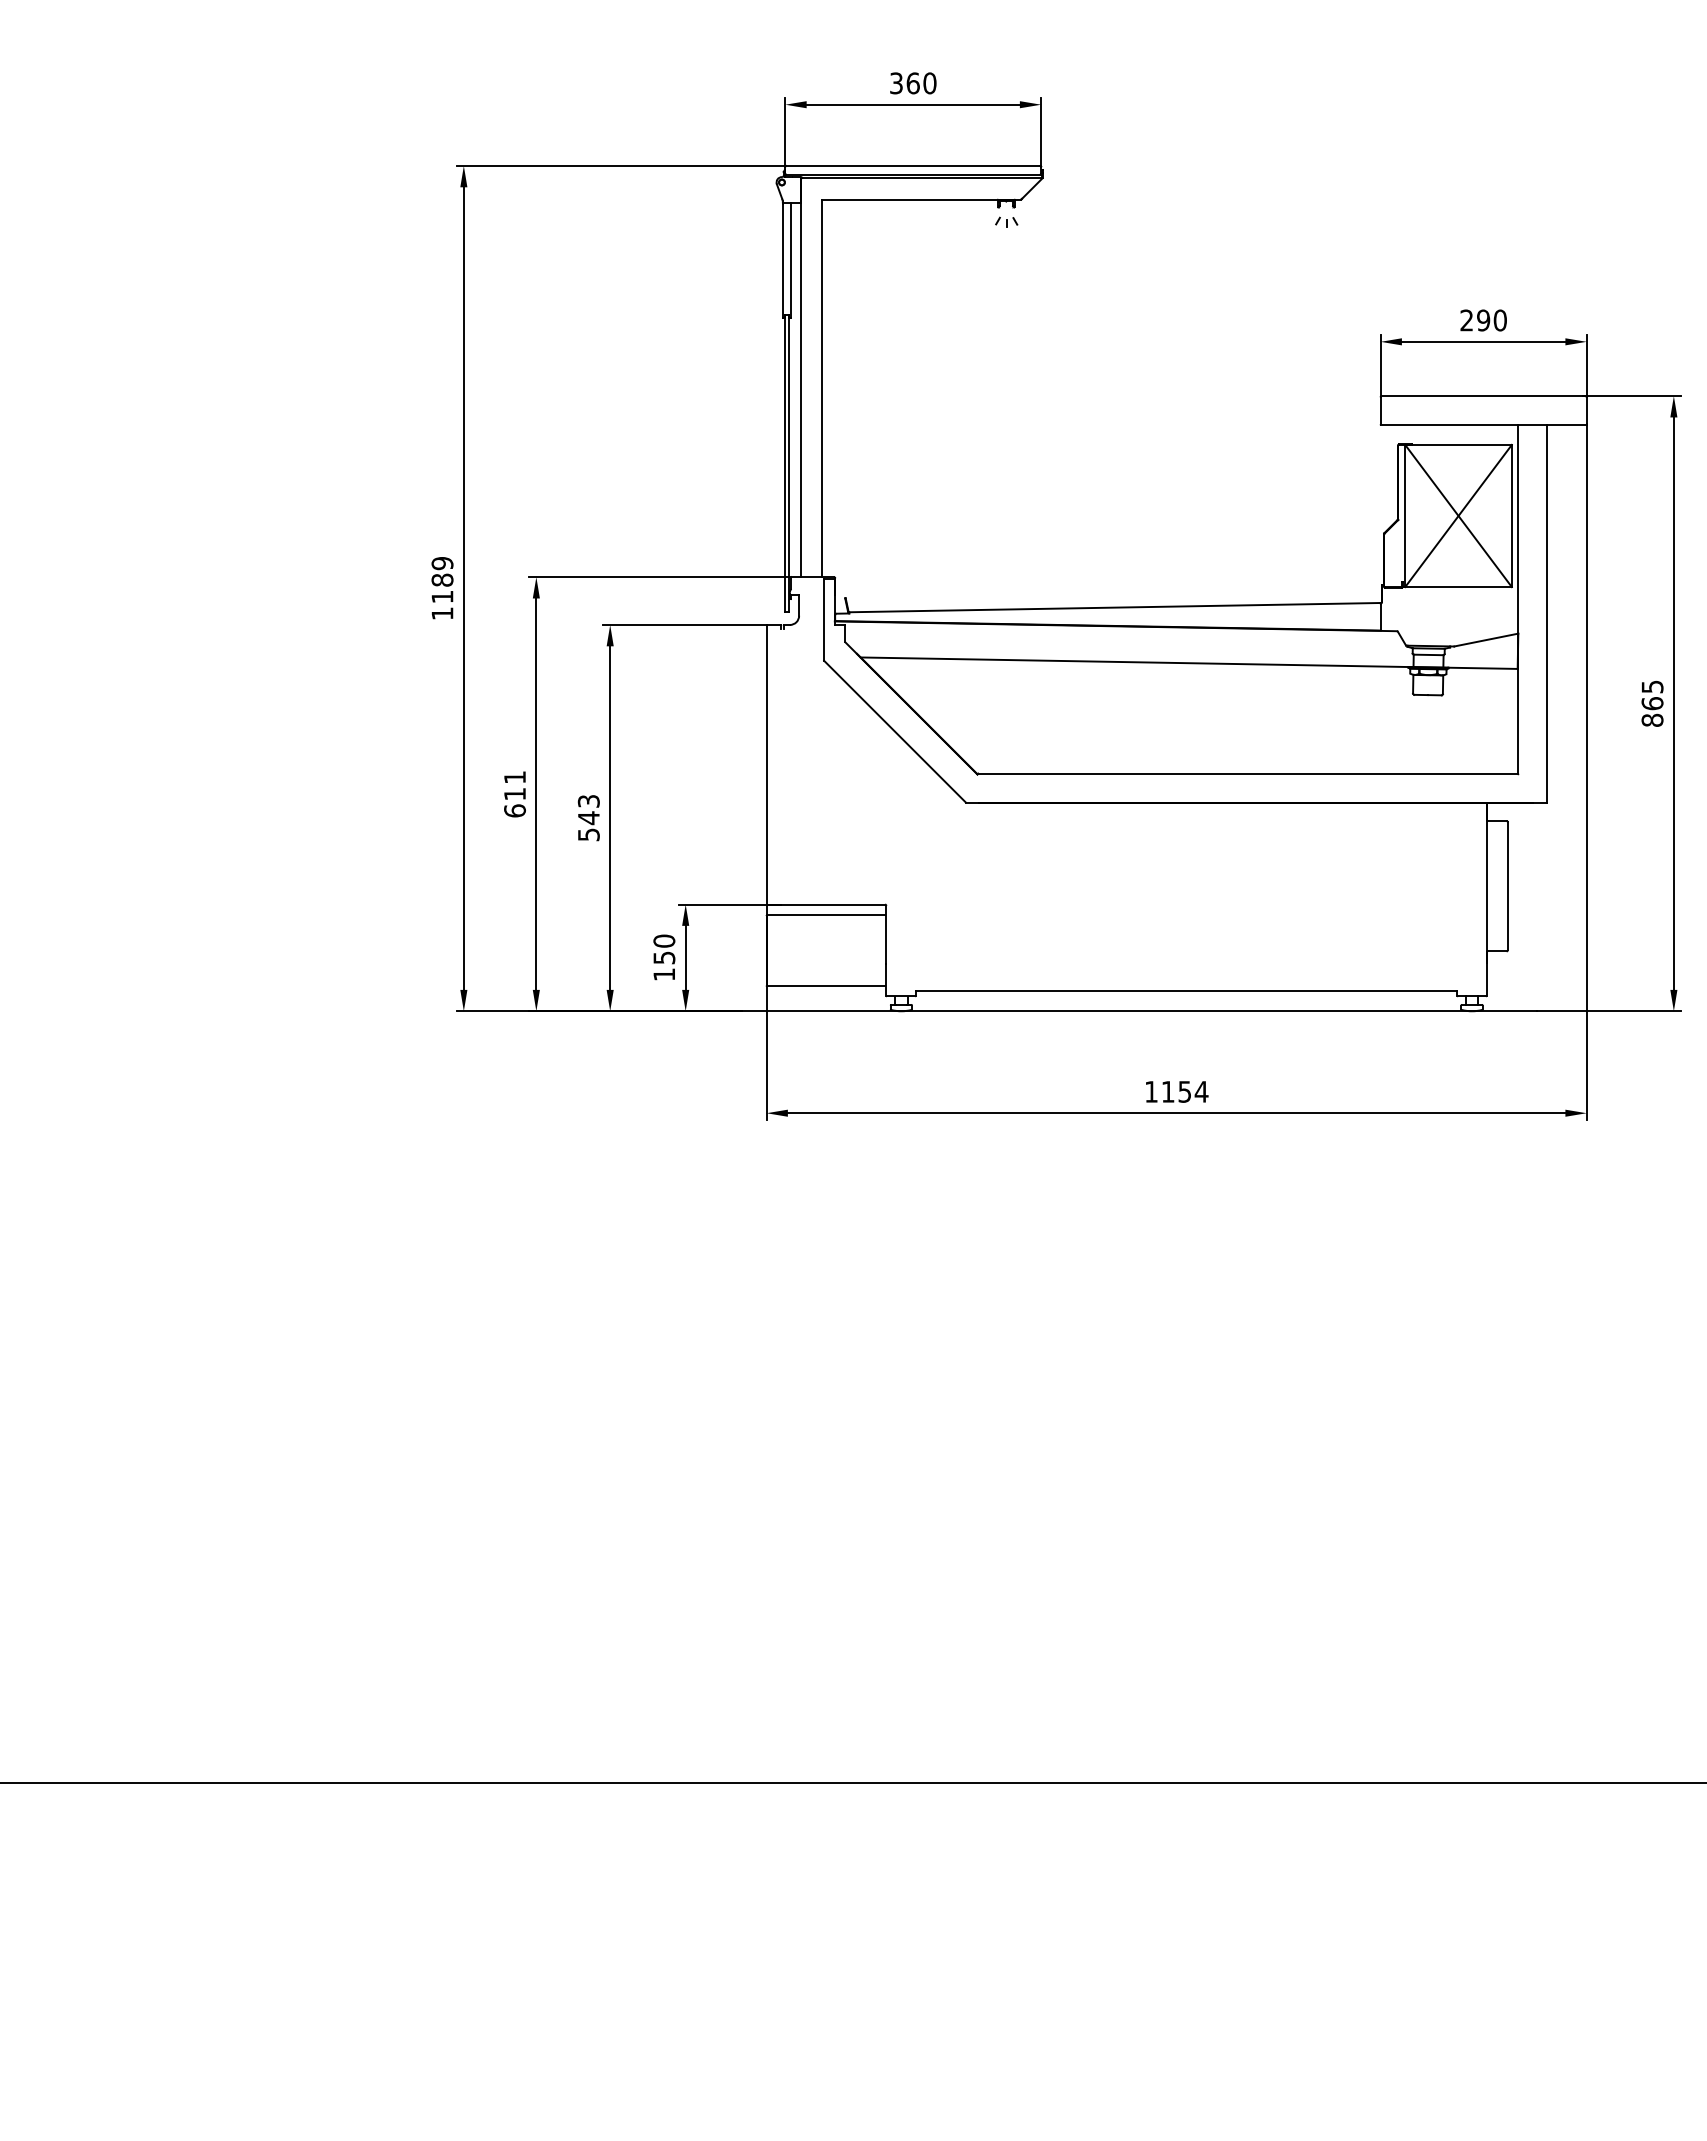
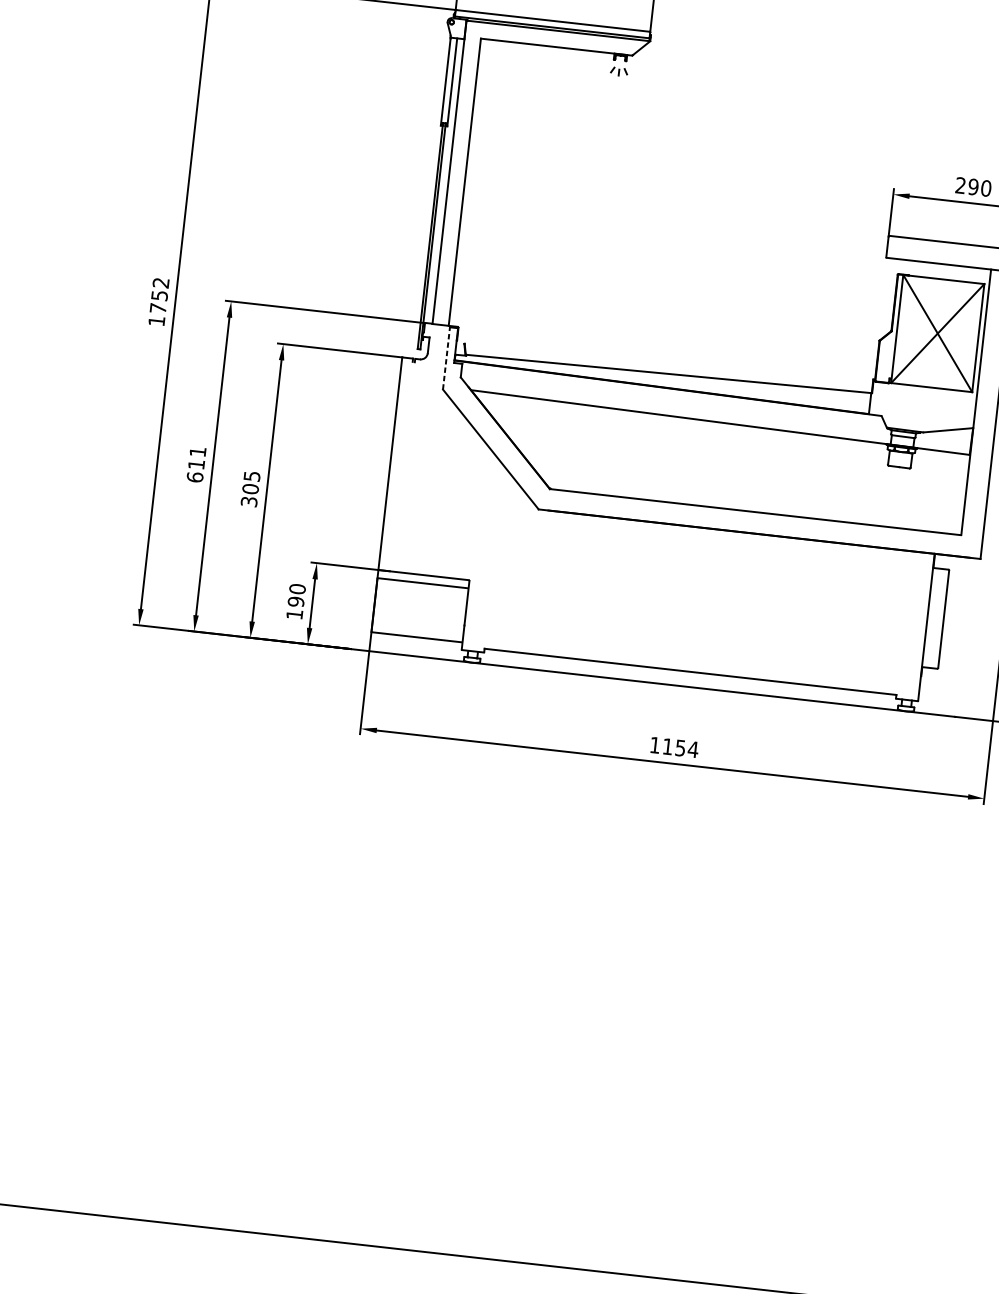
text: (442, 580) -> (159, 295), 1189 -> 1752
line: (824, 619) -> (446, 358), solid -> dashed
text: (588, 817) -> (250, 488), 543 -> 305
text: (664, 957) -> (296, 601), 150 -> 190

